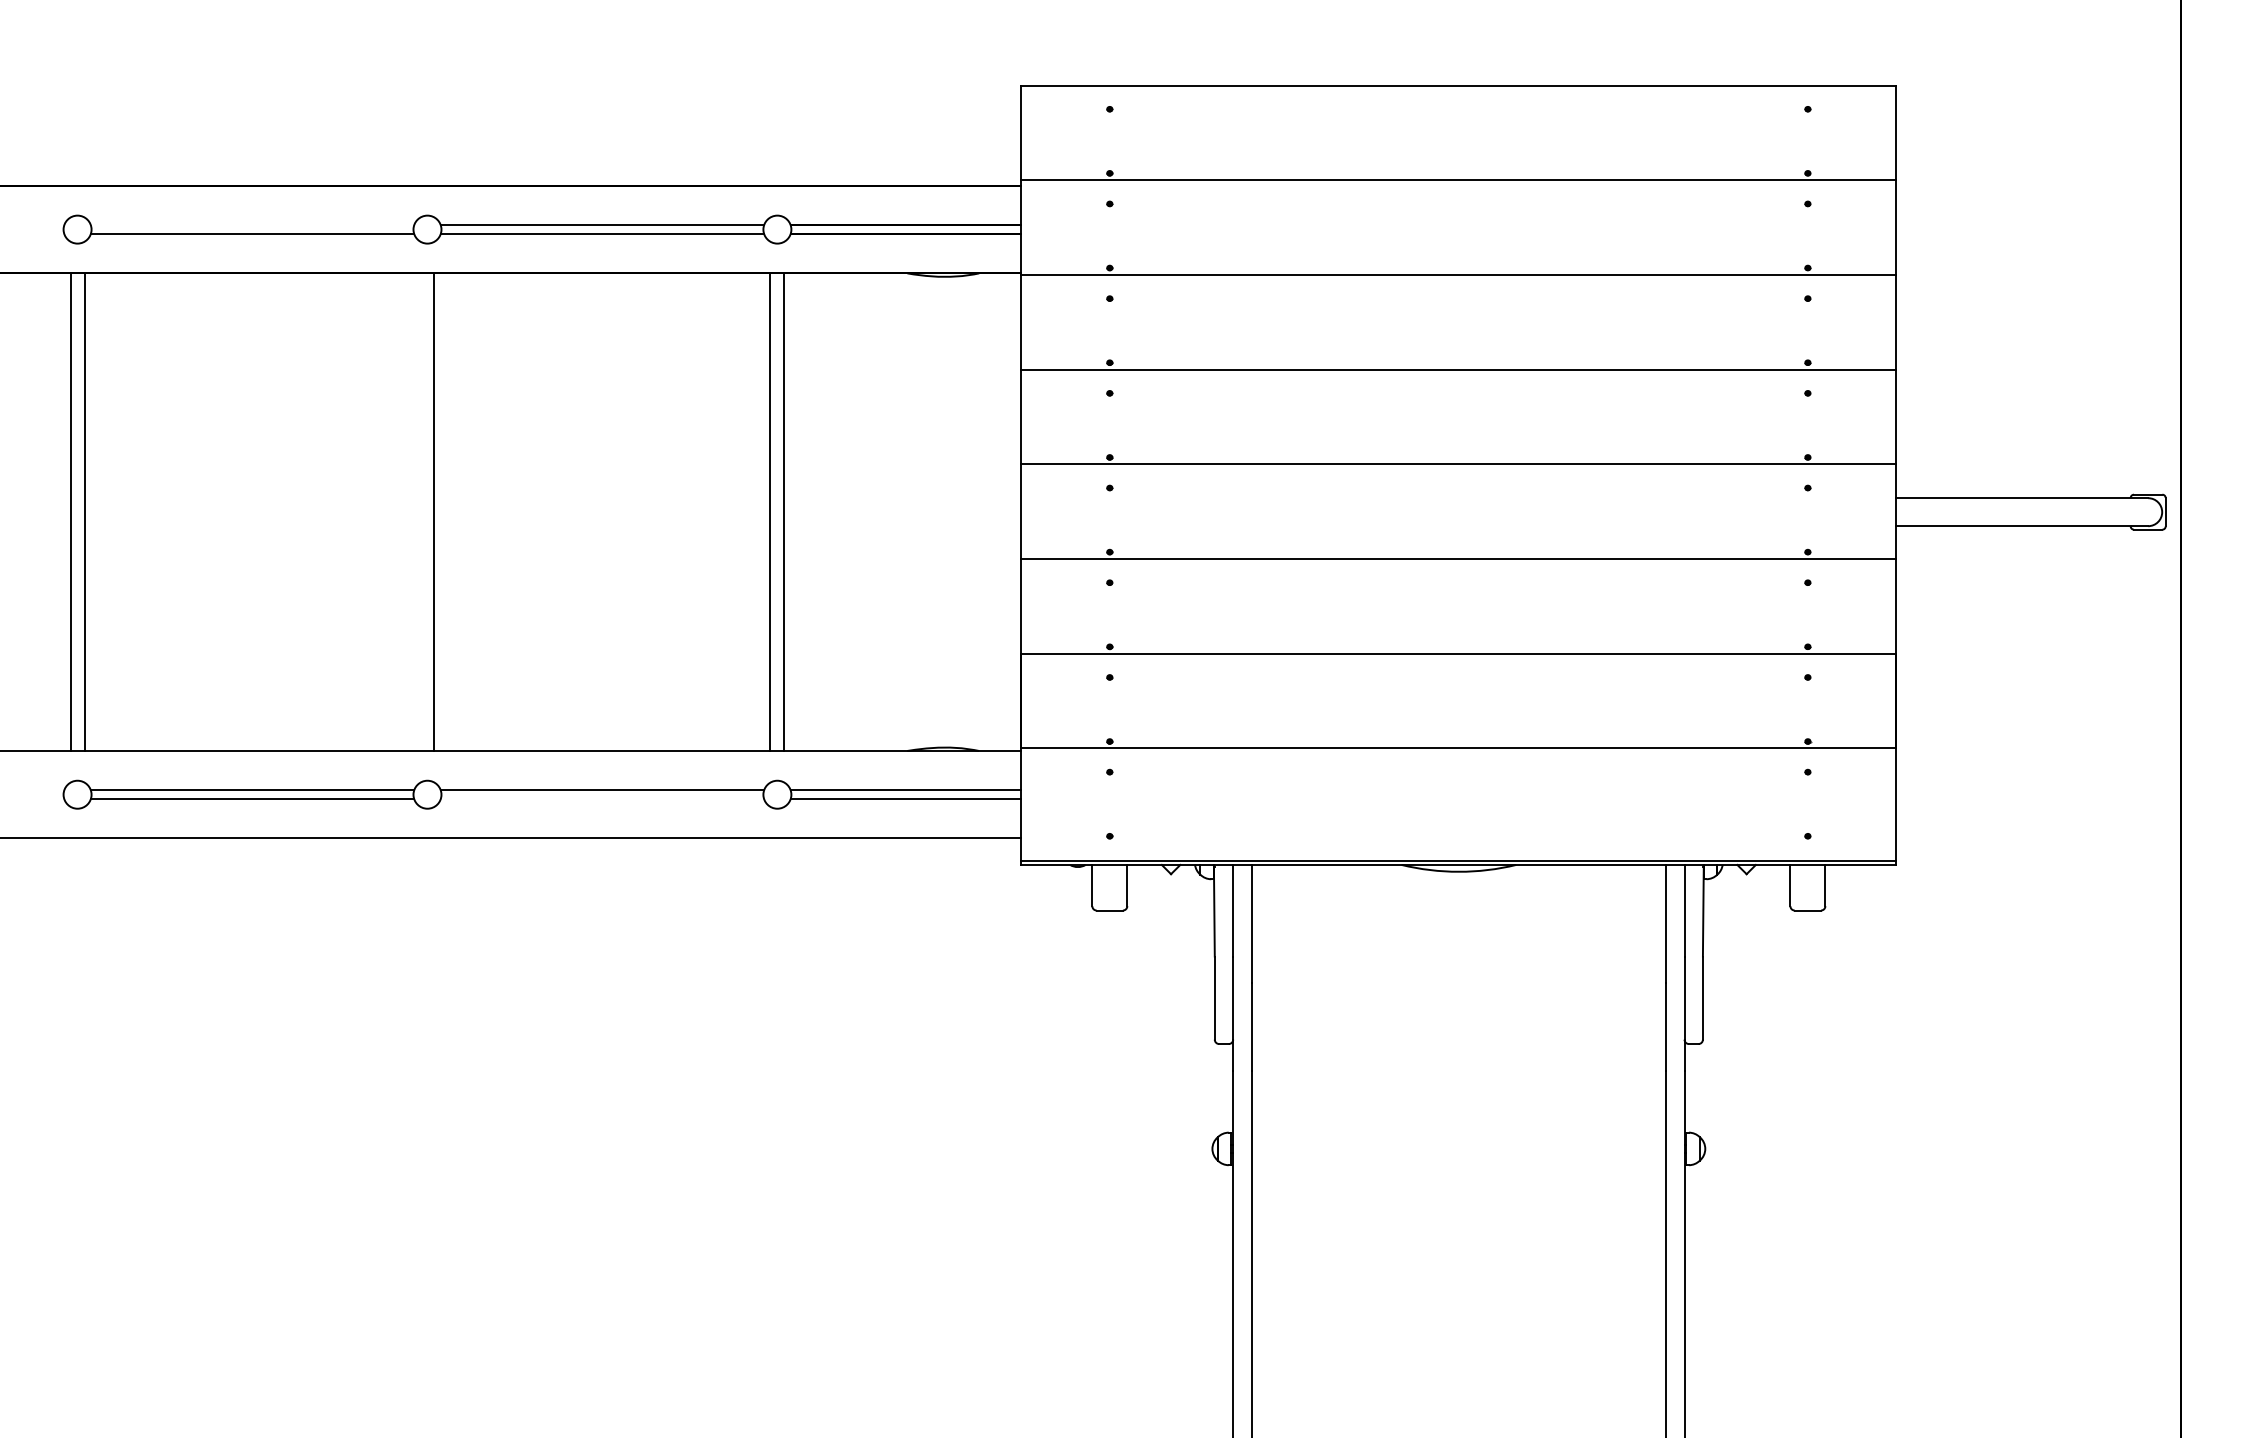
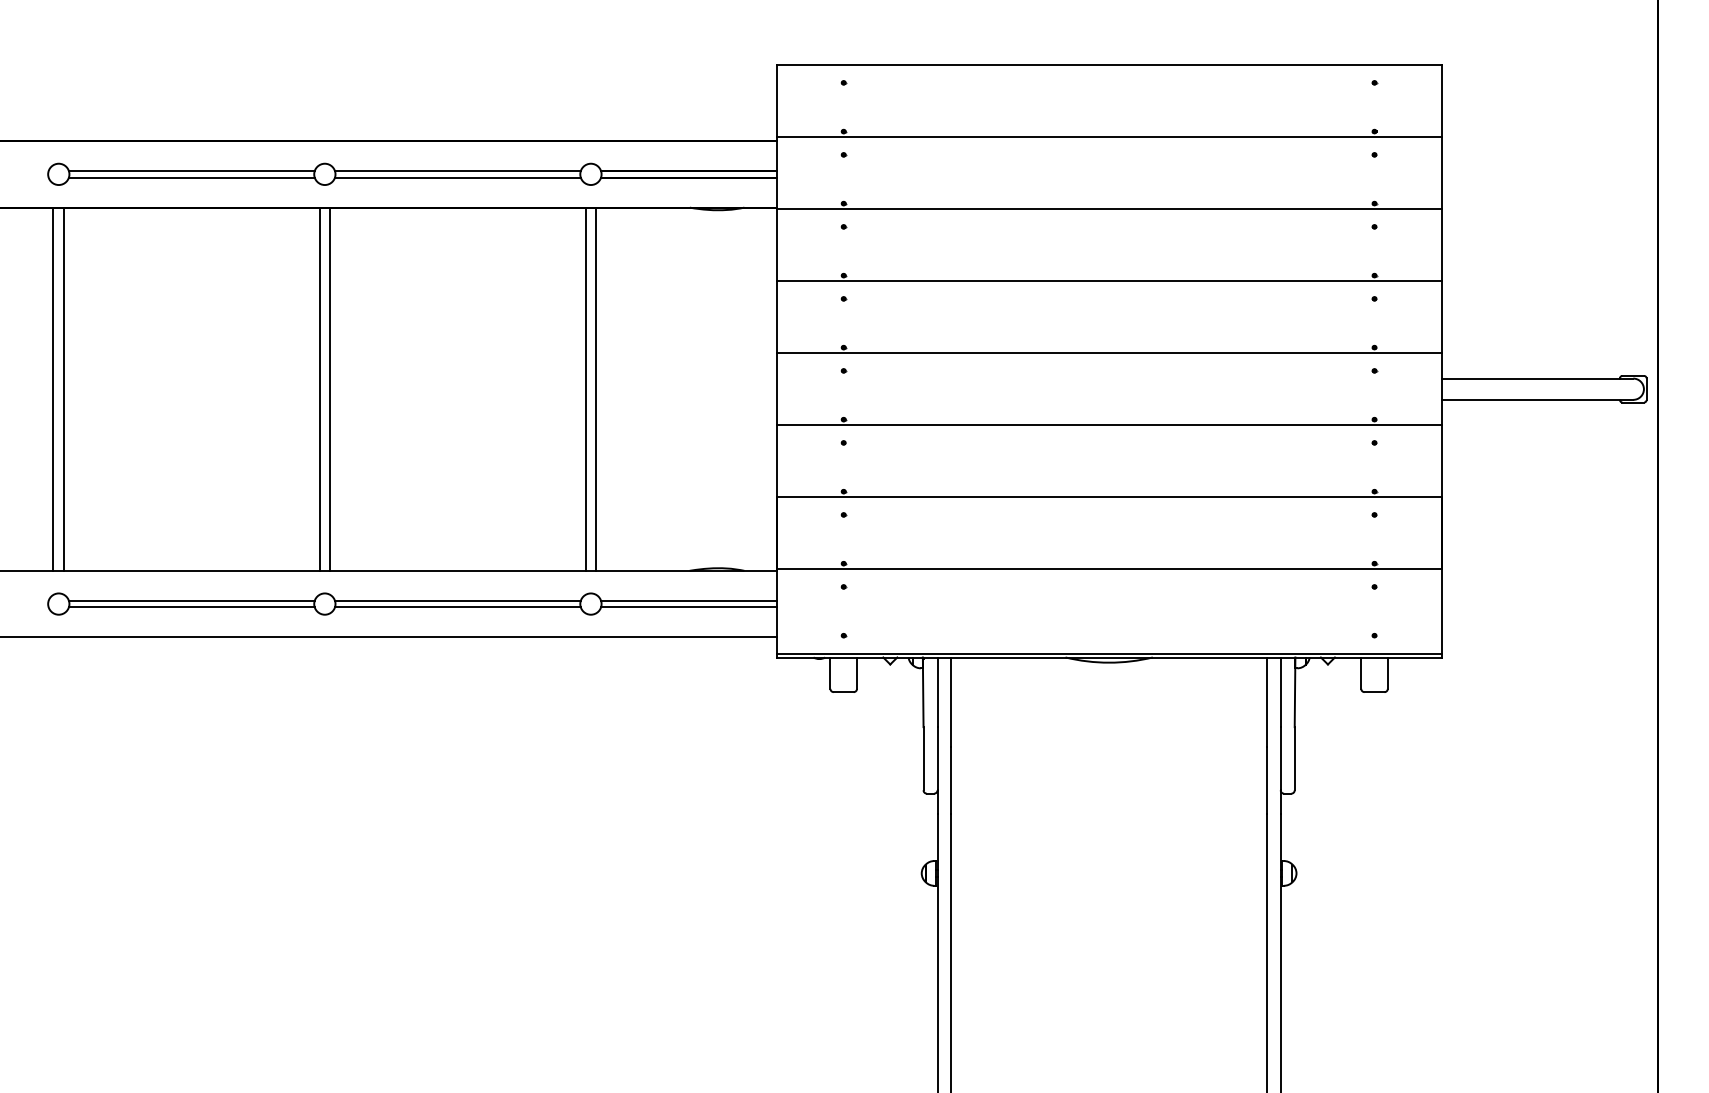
line: (252, 225) -> (191, 171), added
line: (420, 512) -> (319, 389), added
line: (602, 799) -> (457, 607), added

